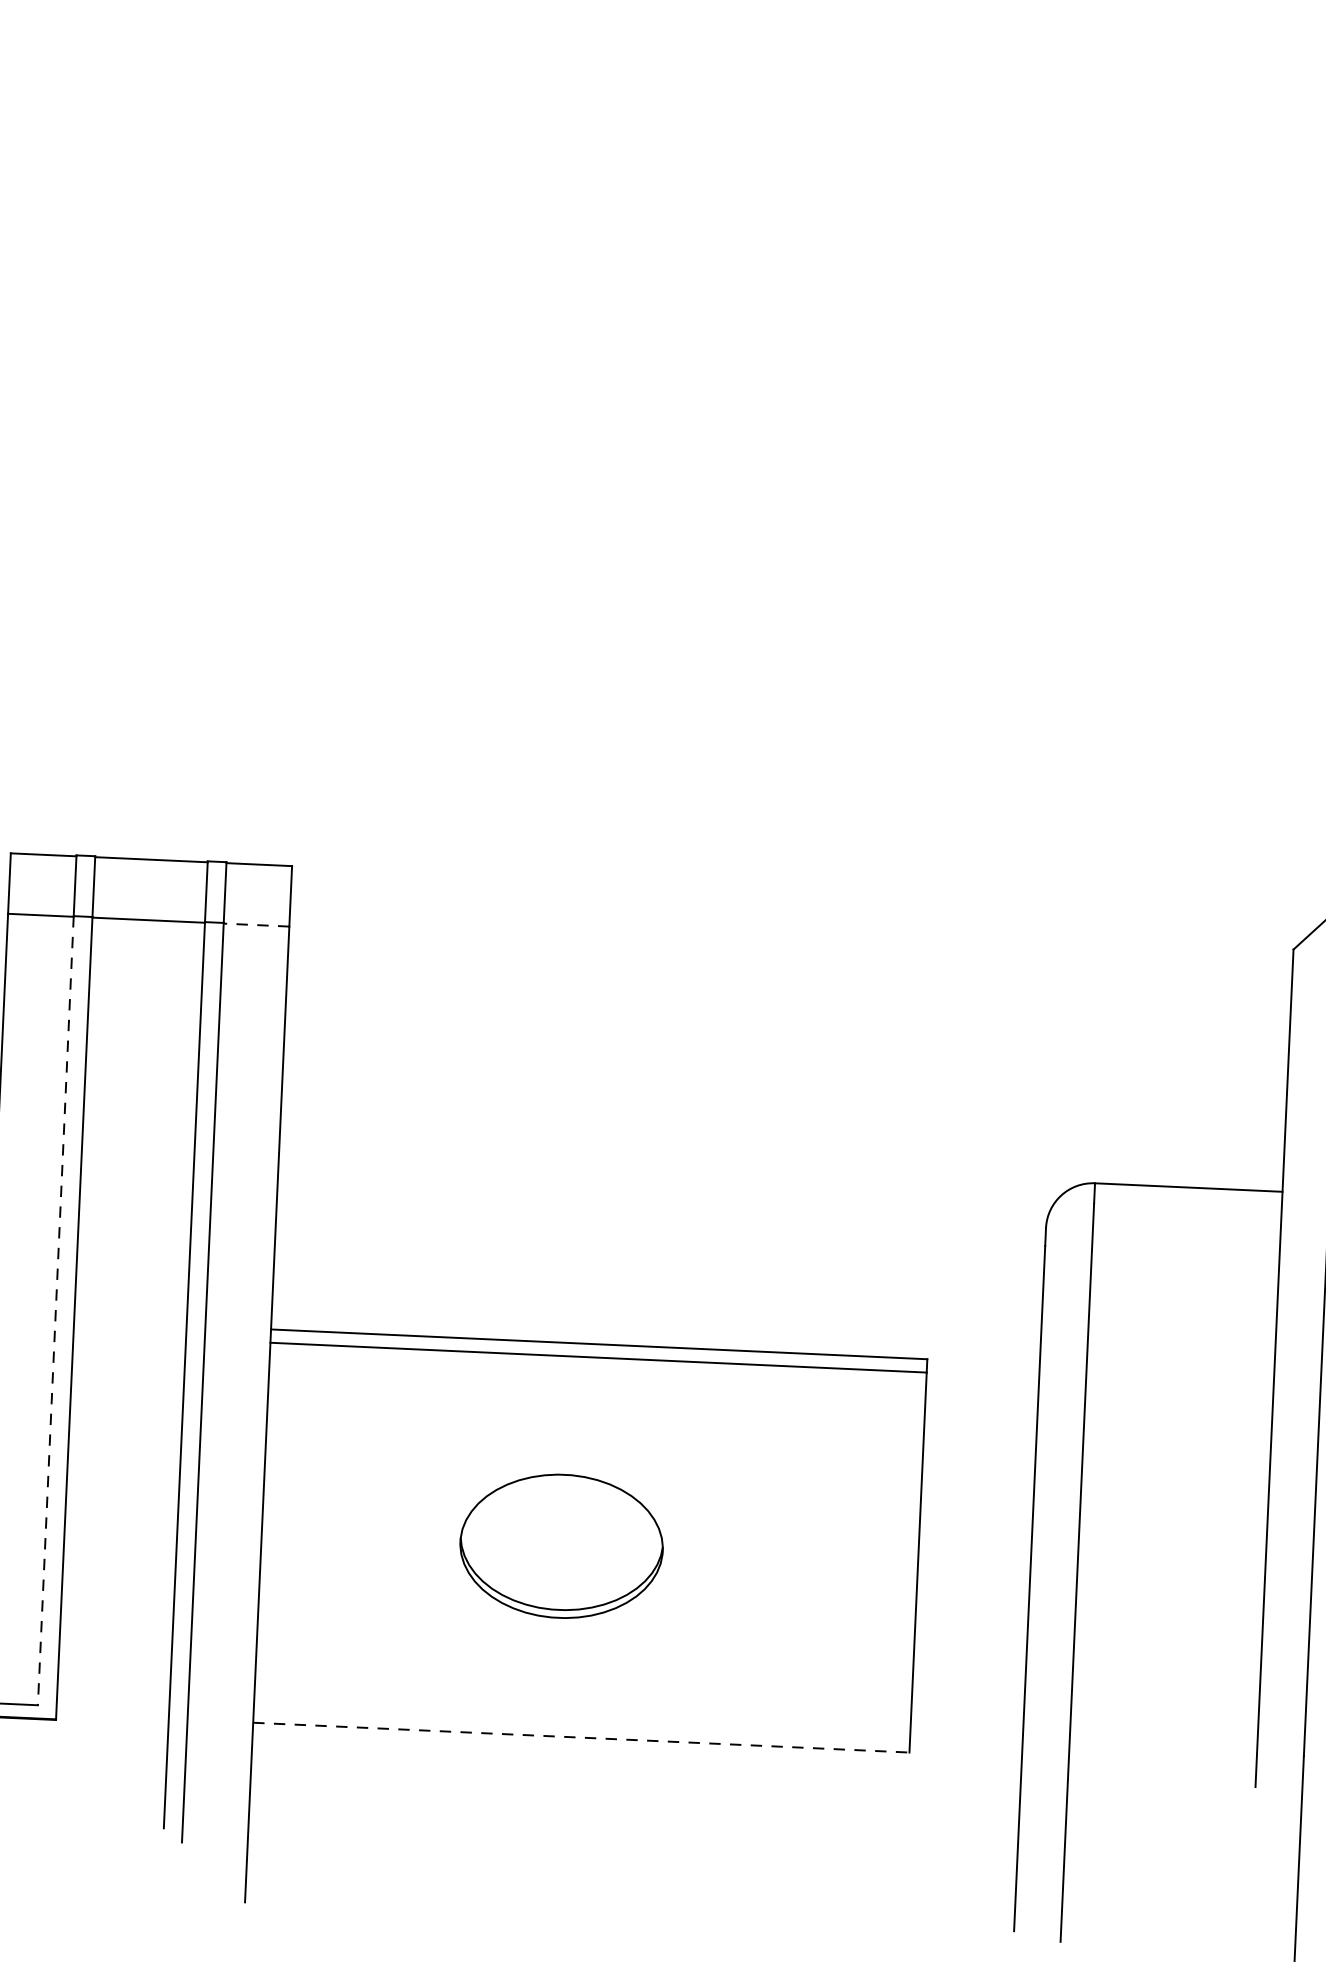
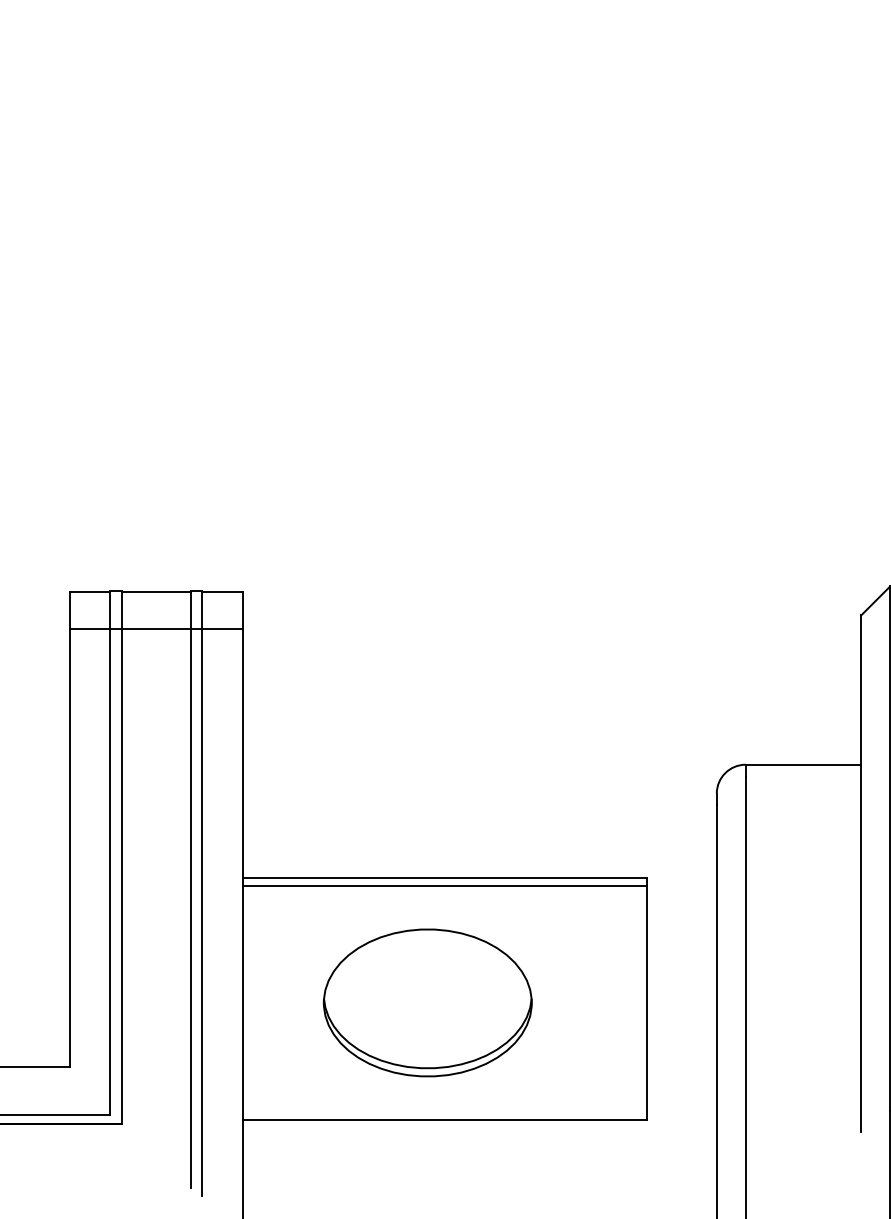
line: (256, 925) -> (222, 629), dashed -> solid
line: (55, 1311) -> (109, 872), dashed -> solid
part: (561, 1545) -> (427, 1002), size x1.67
line: (581, 1738) -> (445, 1120), dashed -> solid

